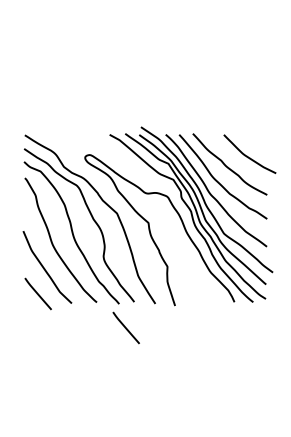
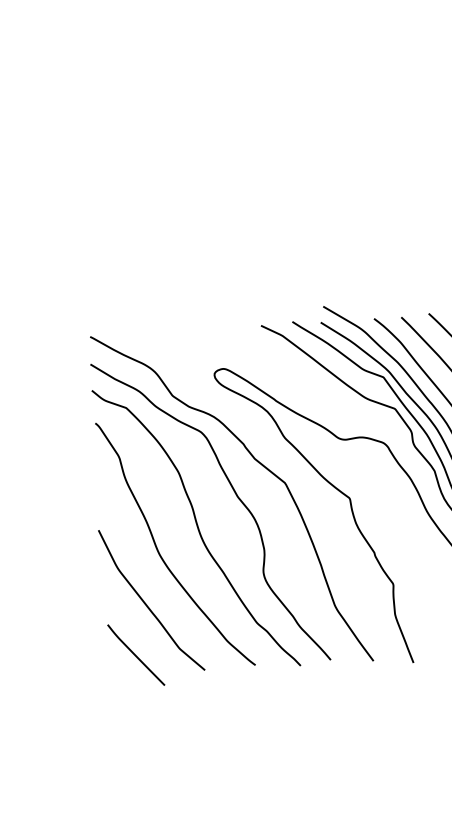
line: (125, 327) -> (316, 712), removed

